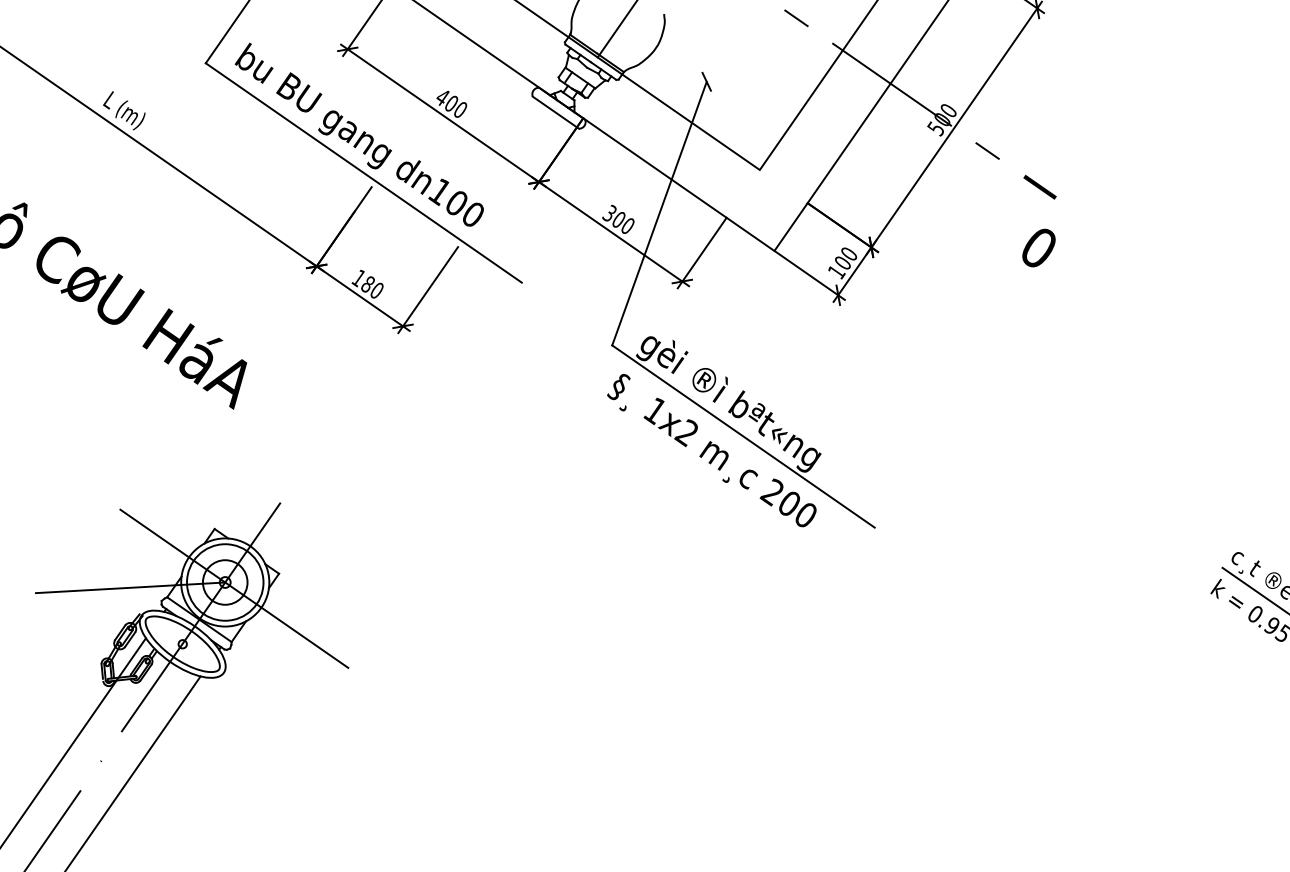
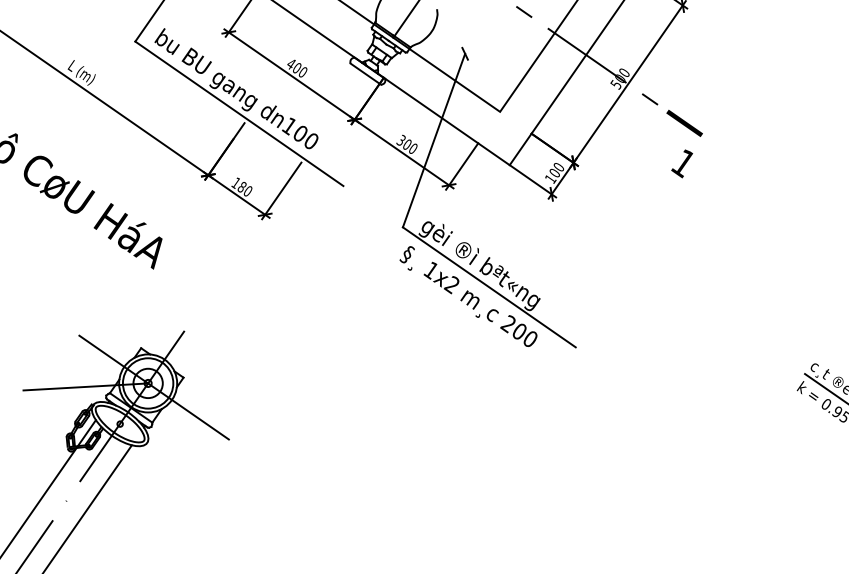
part: (1039, 186) -> (684, 122), size x1.67
text: (1036, 248) -> (682, 163), 0 -> 1

